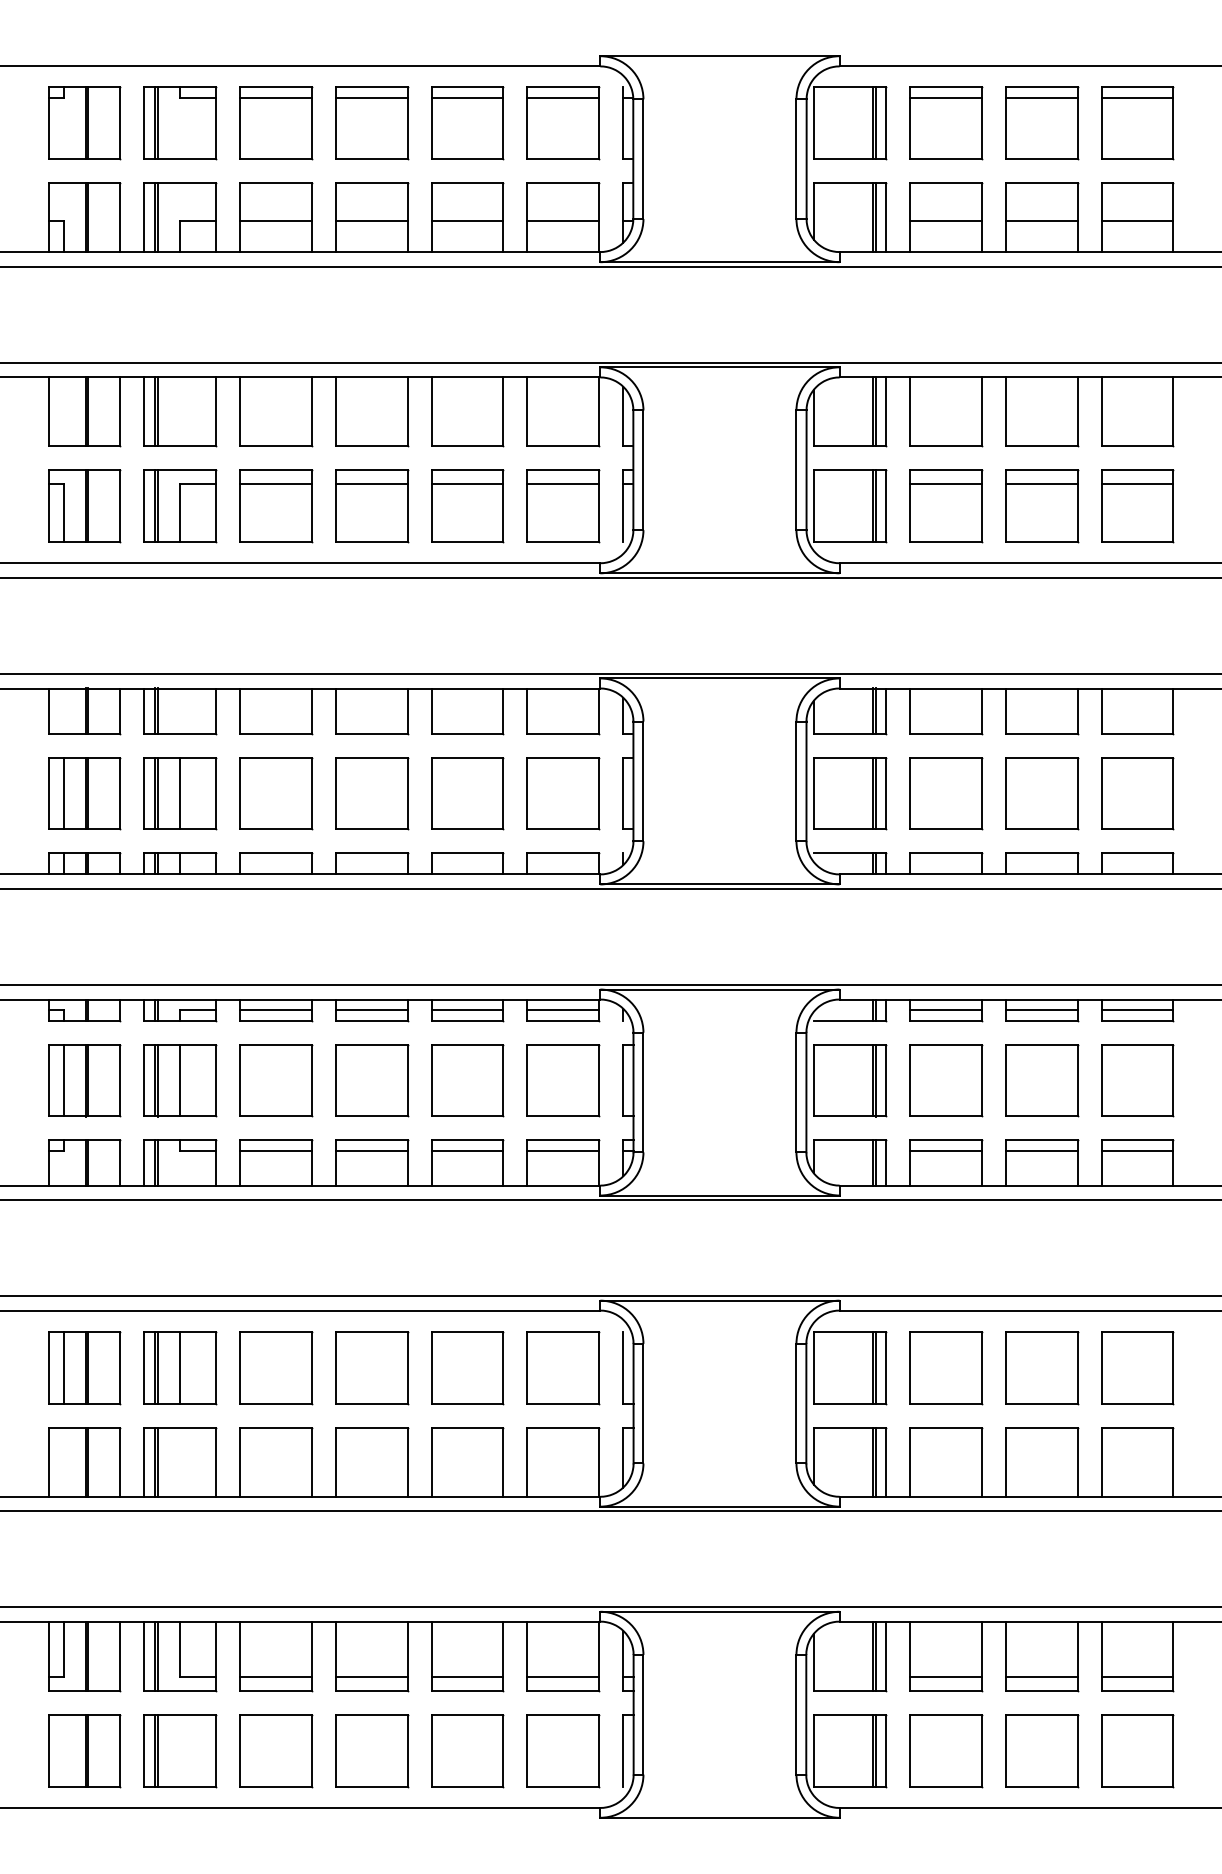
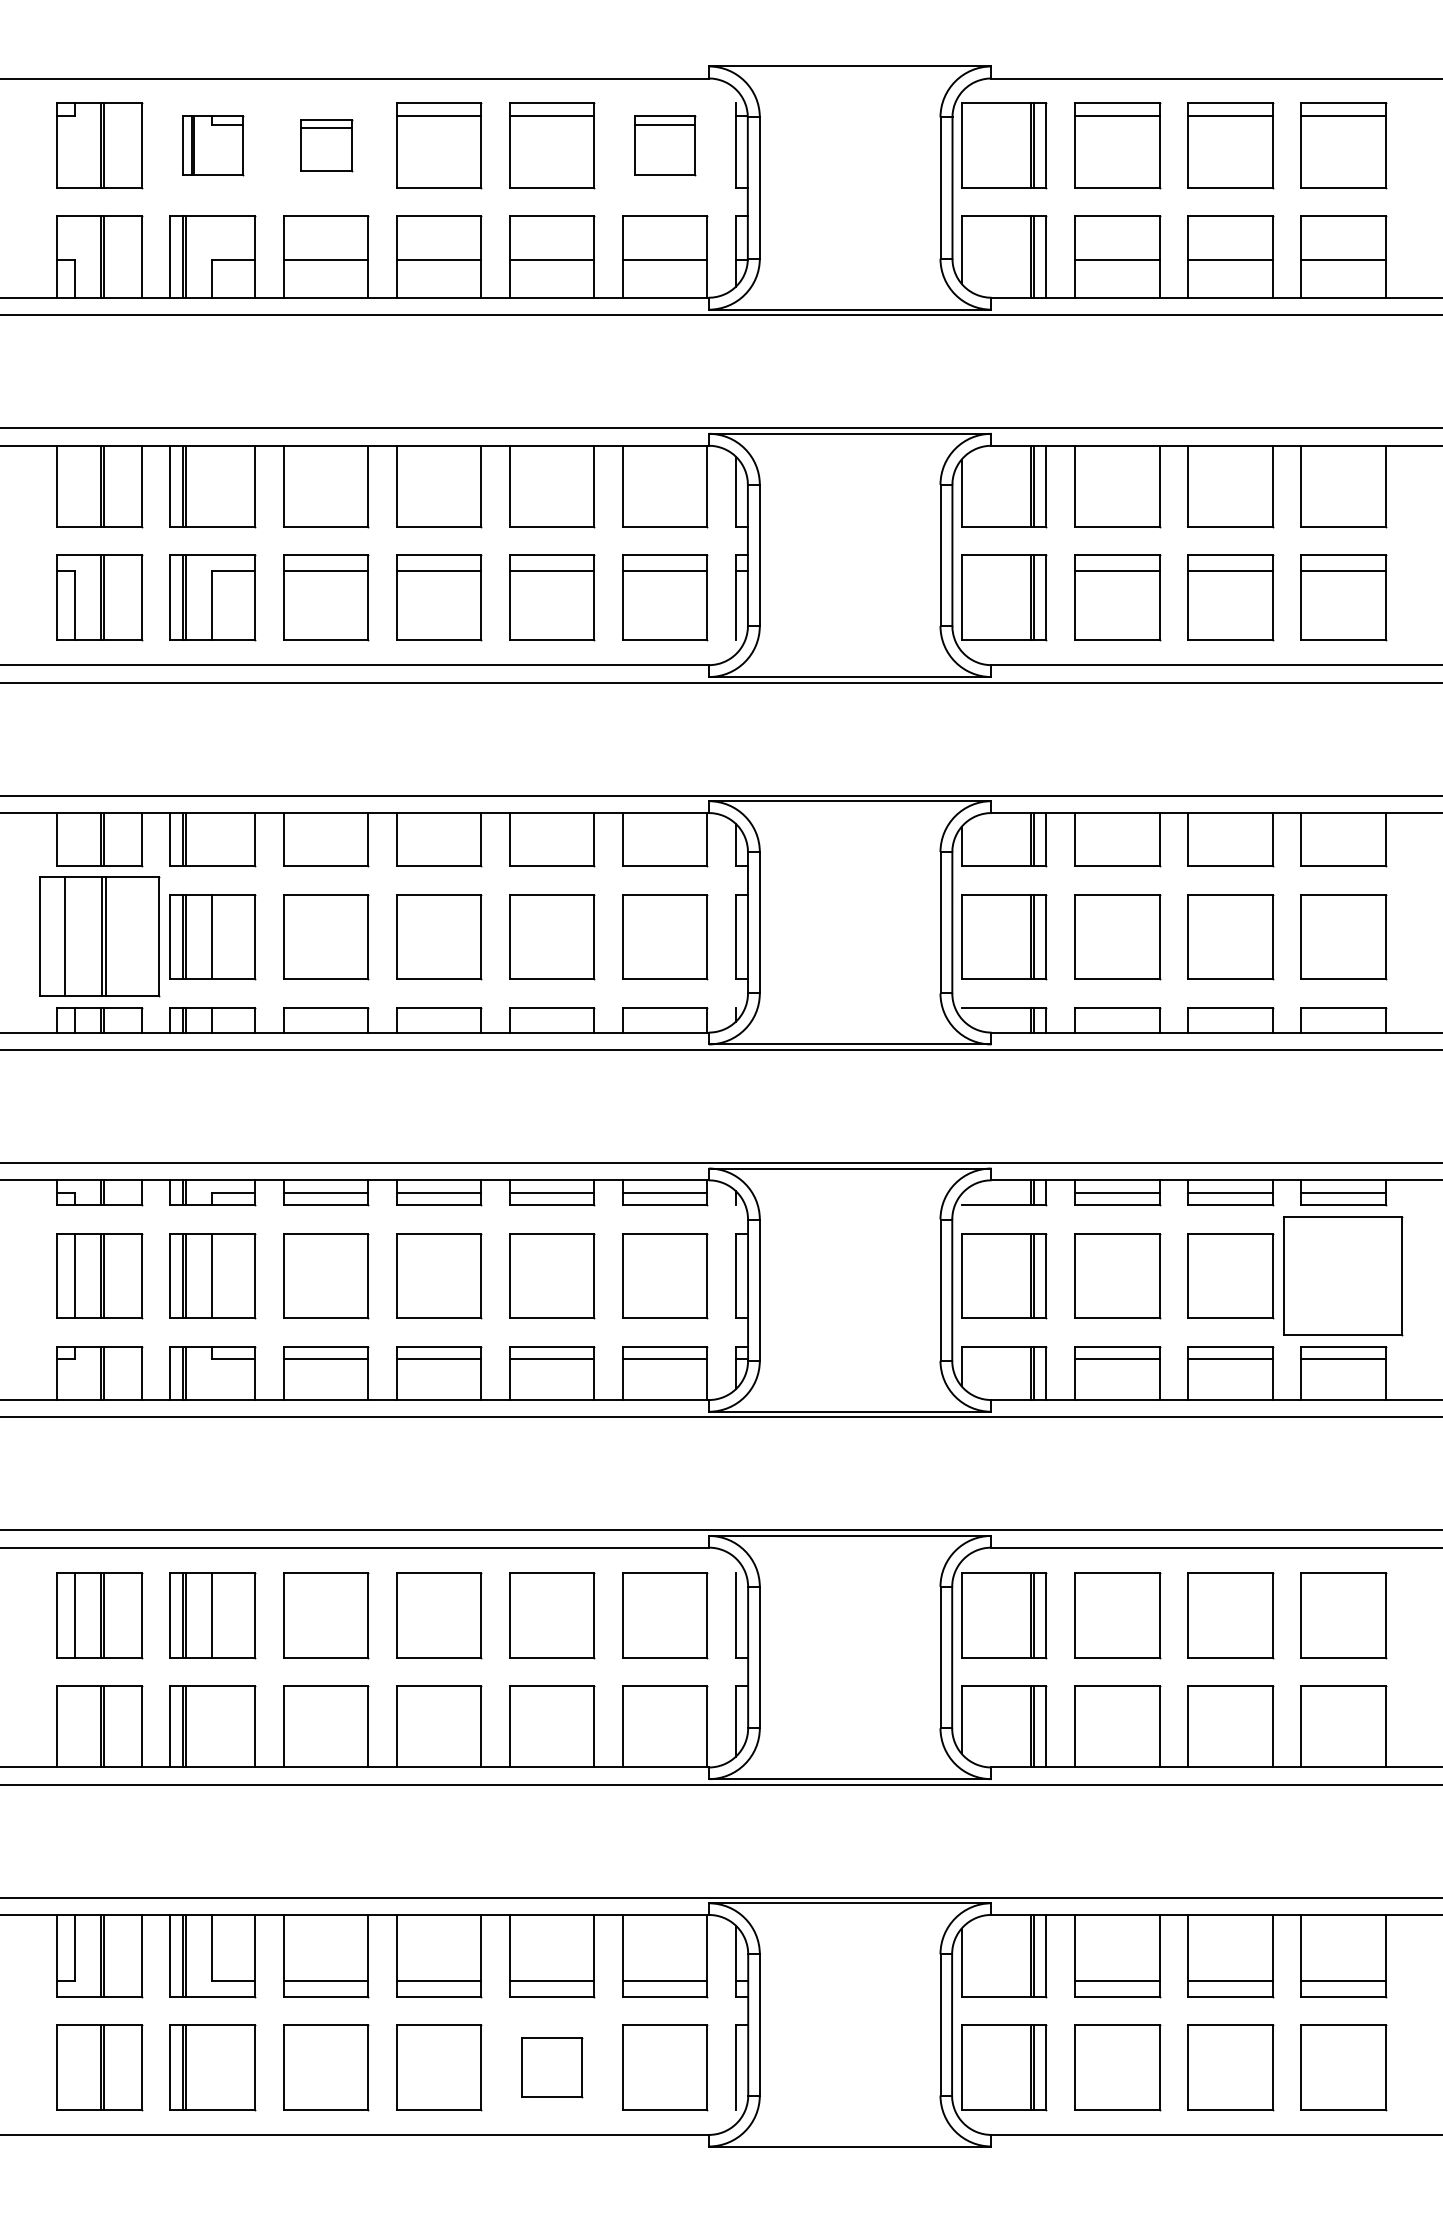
part: (180, 123) -> (213, 145), size x0.7
part: (276, 123) -> (326, 145), size x0.6
part: (563, 123) -> (665, 145), size x0.7
part: (84, 793) -> (99, 937), size x1.4
part: (1137, 1080) -> (1343, 1275), size x1.4
part: (467, 1751) -> (552, 2068), size x0.7

